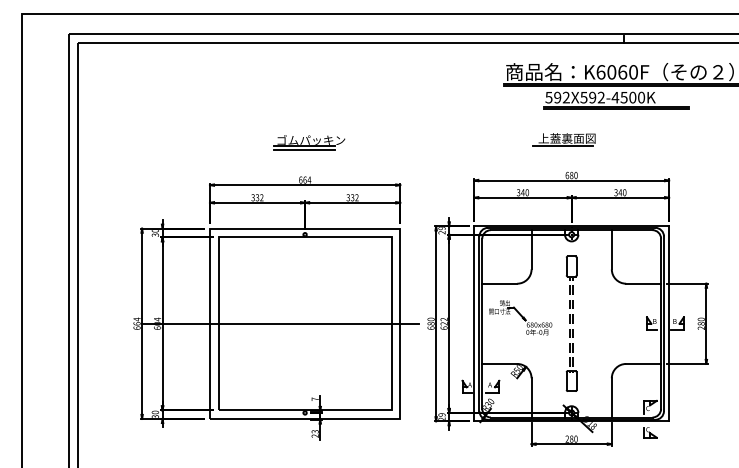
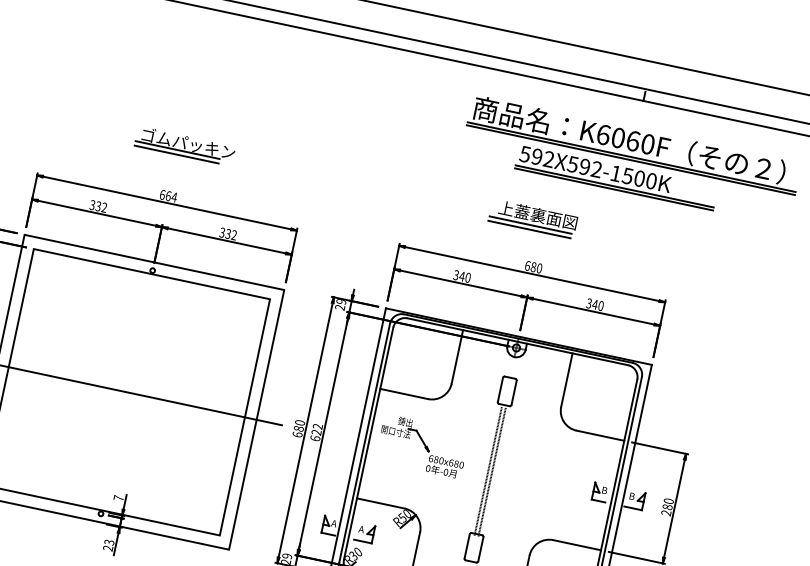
text: (615, 97) -> (616, 173), 592X592-4500K -> 592X592-1500K
line: (563, 149) -> (530, 229), added

